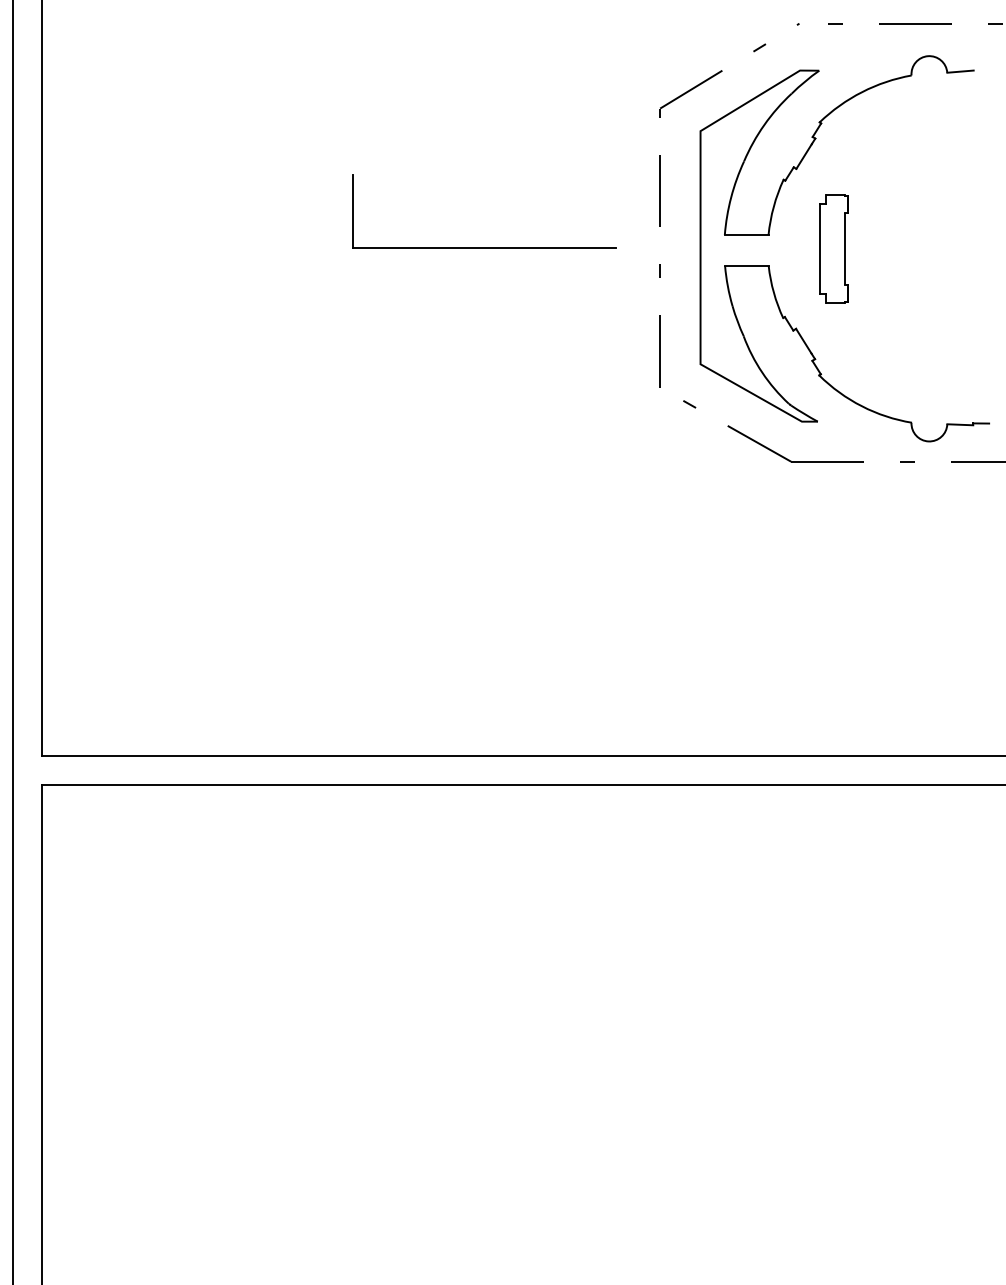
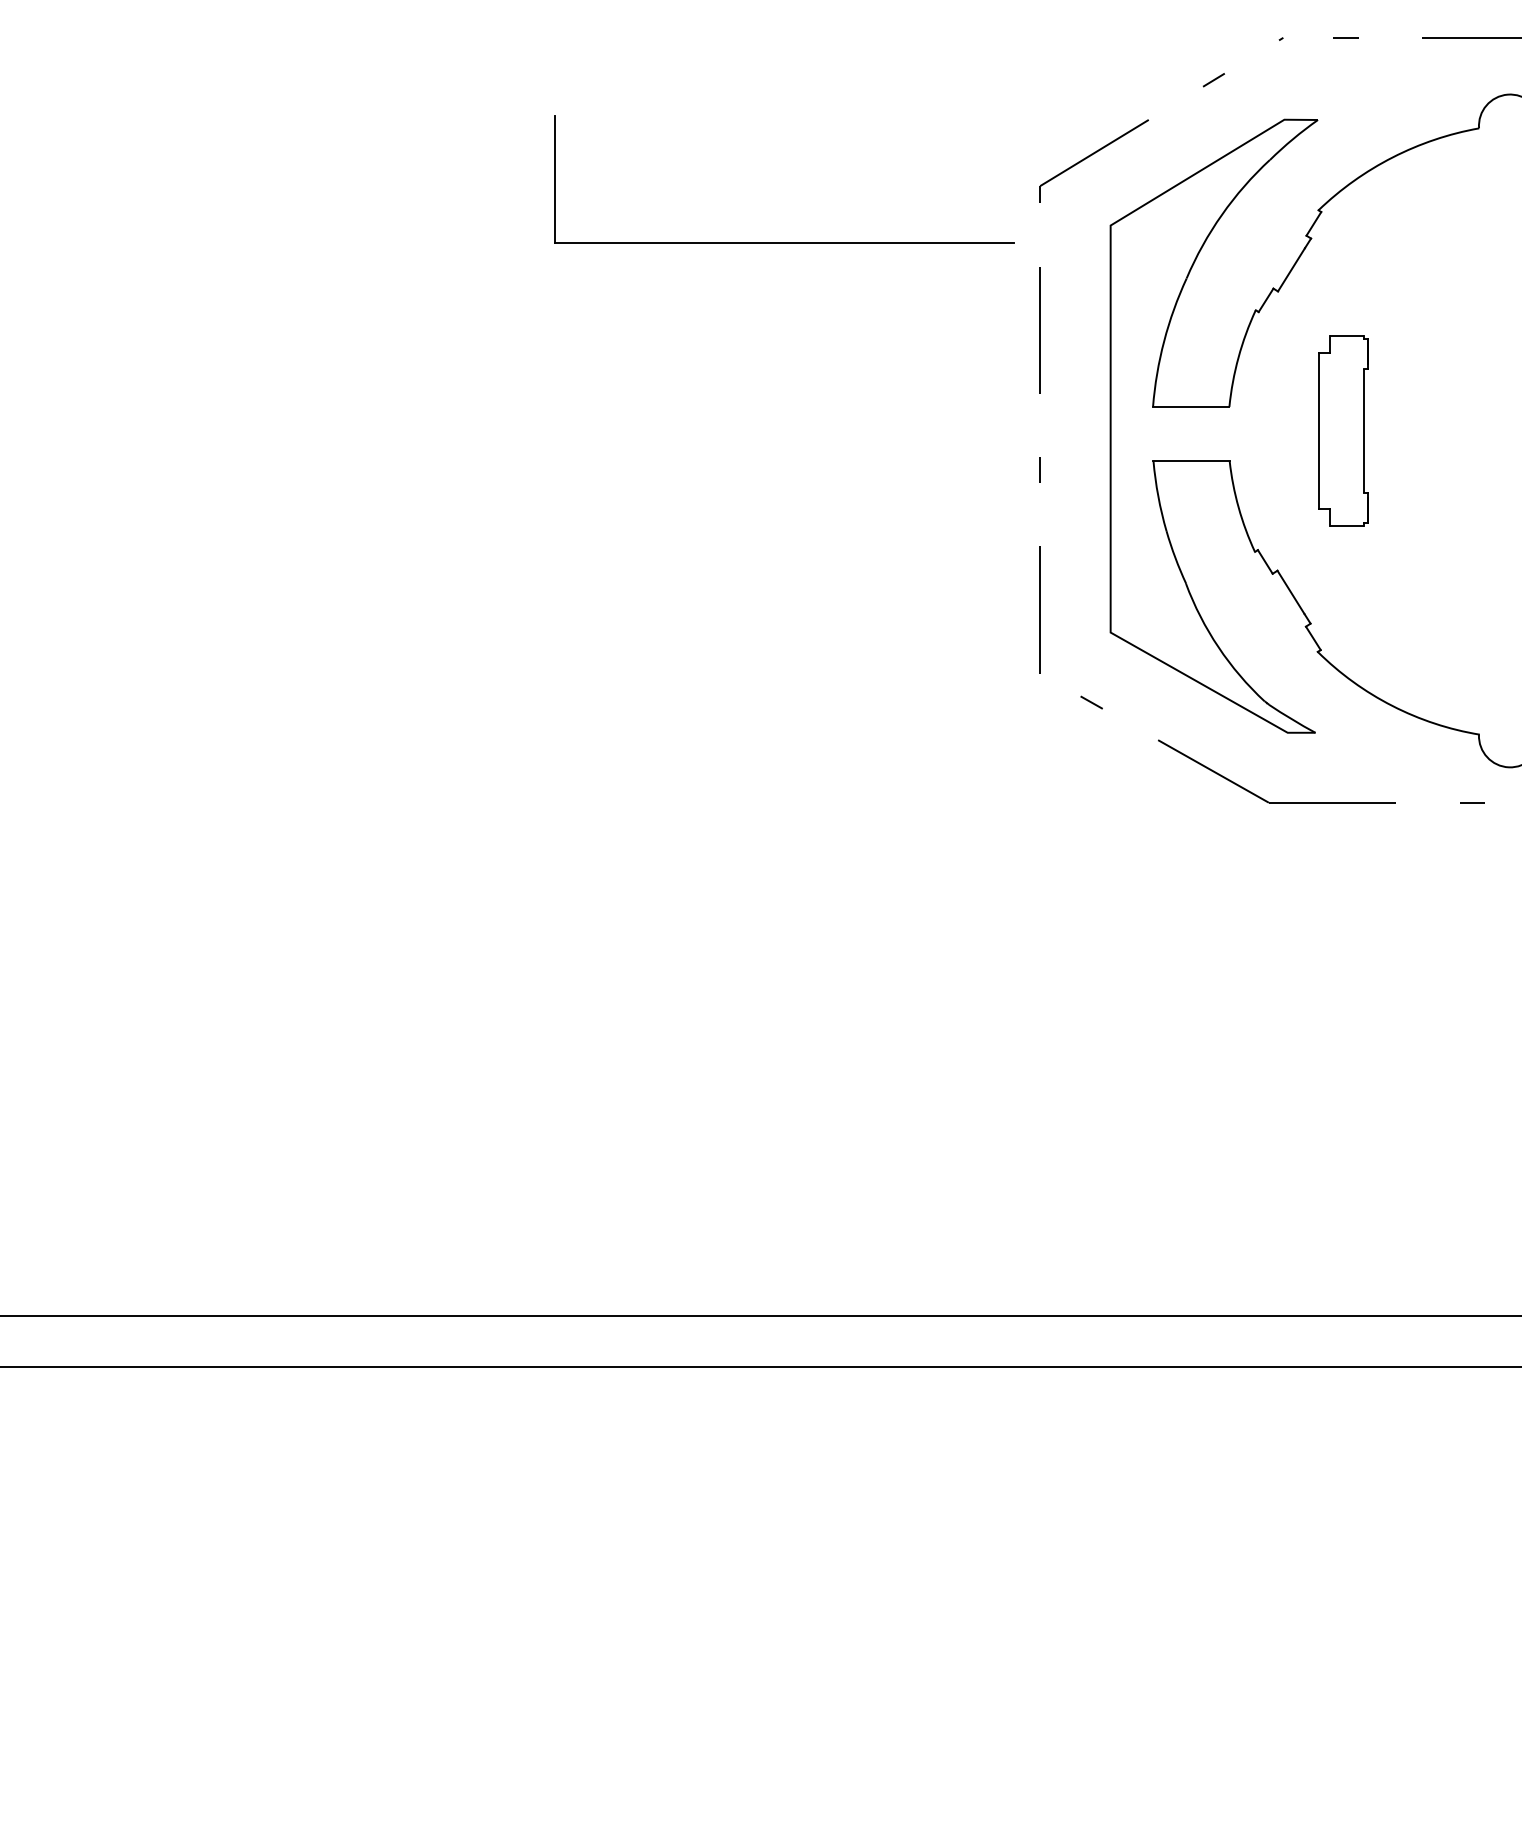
part: (484, 247) -> (784, 241), moved

